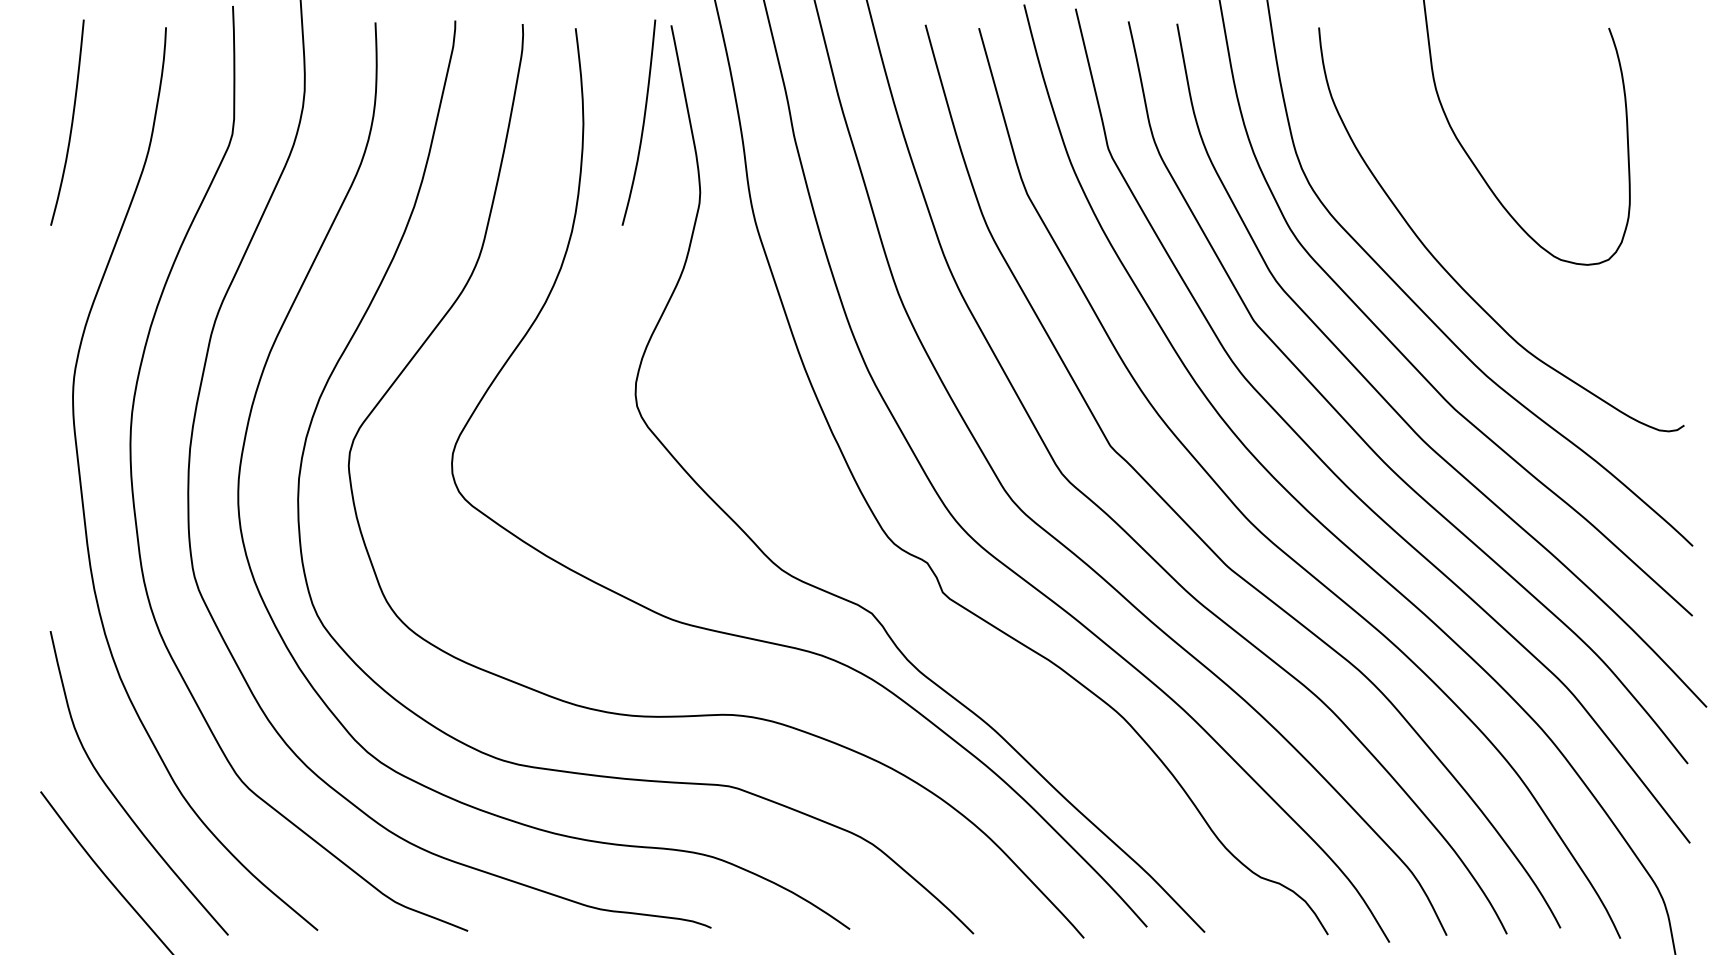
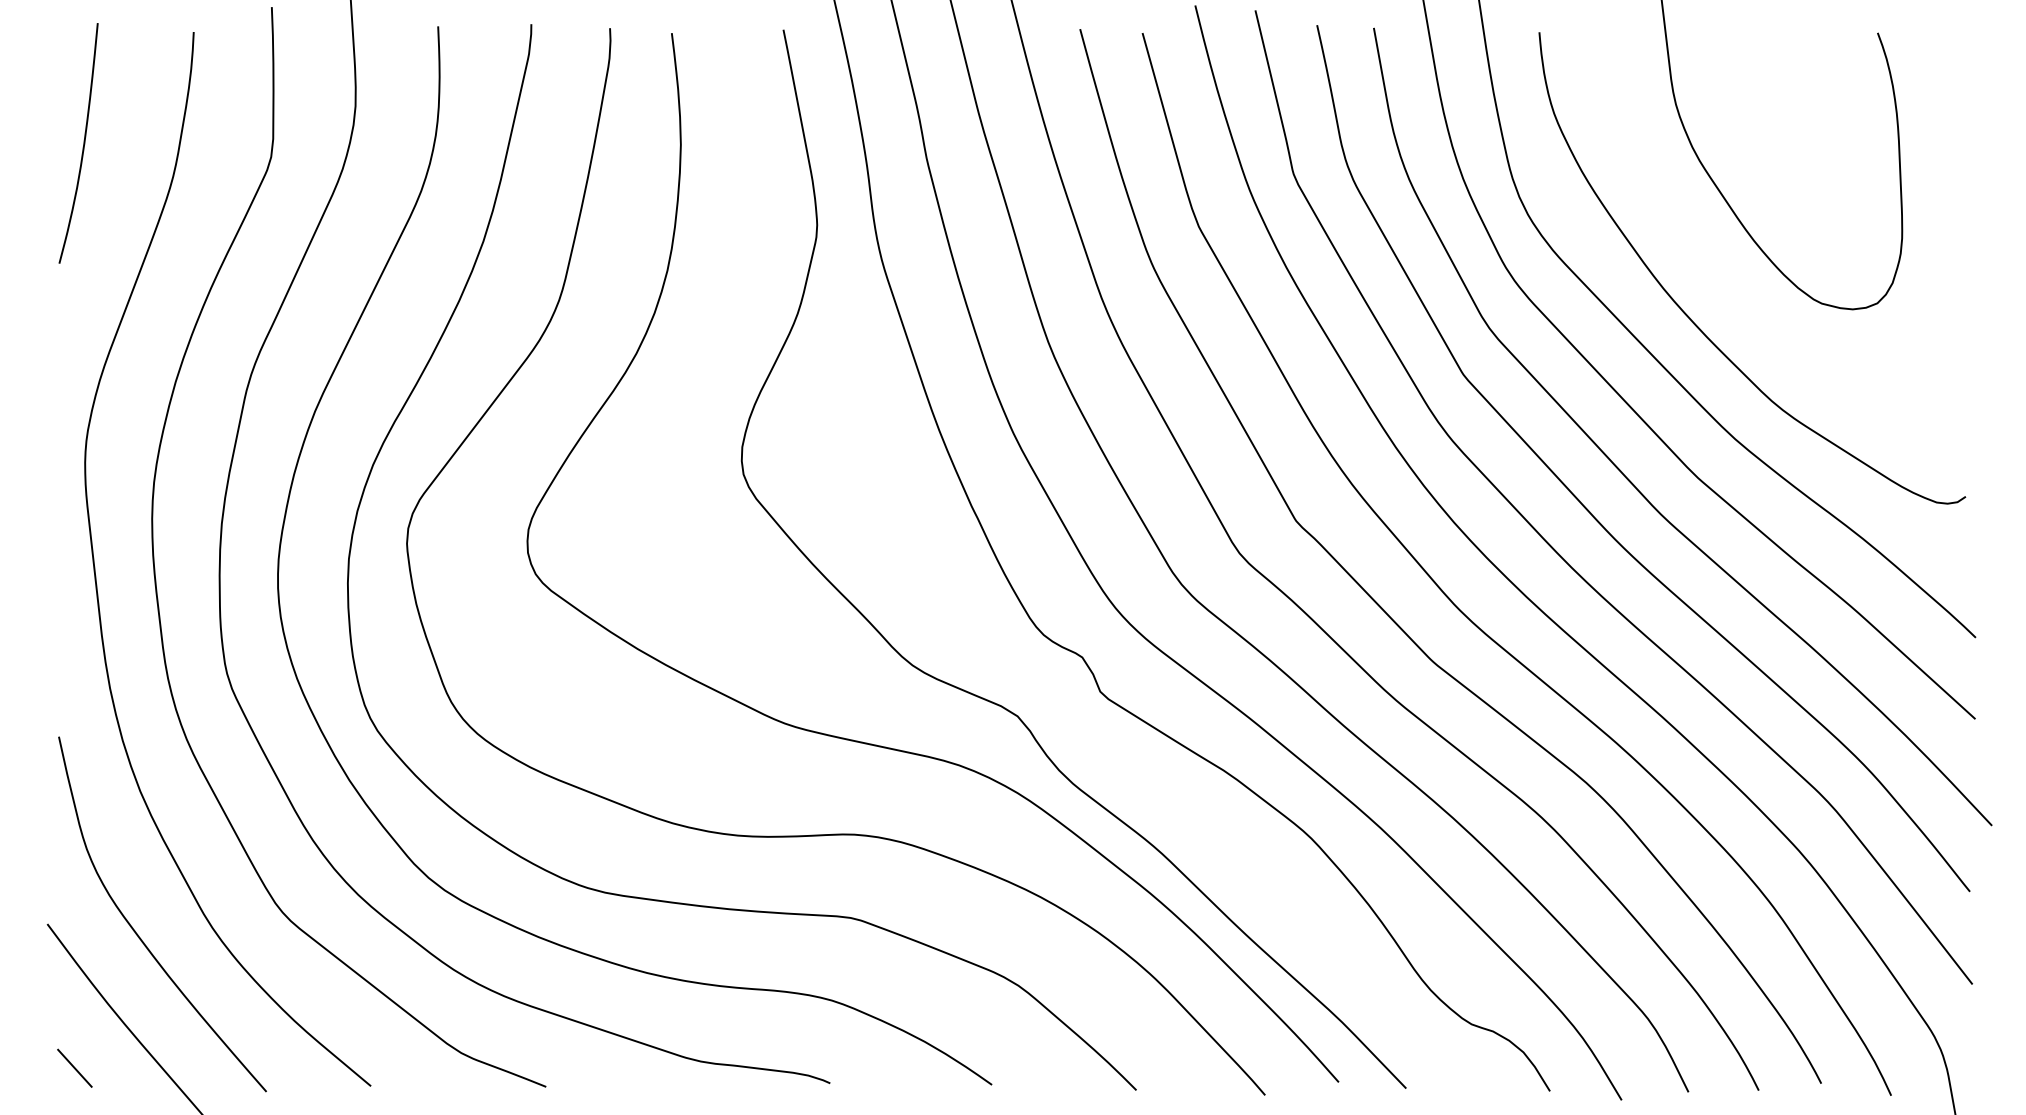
curve: (643, 122) -> (750, 143), removed
line: (63, 914) -> (74, 1067), added

